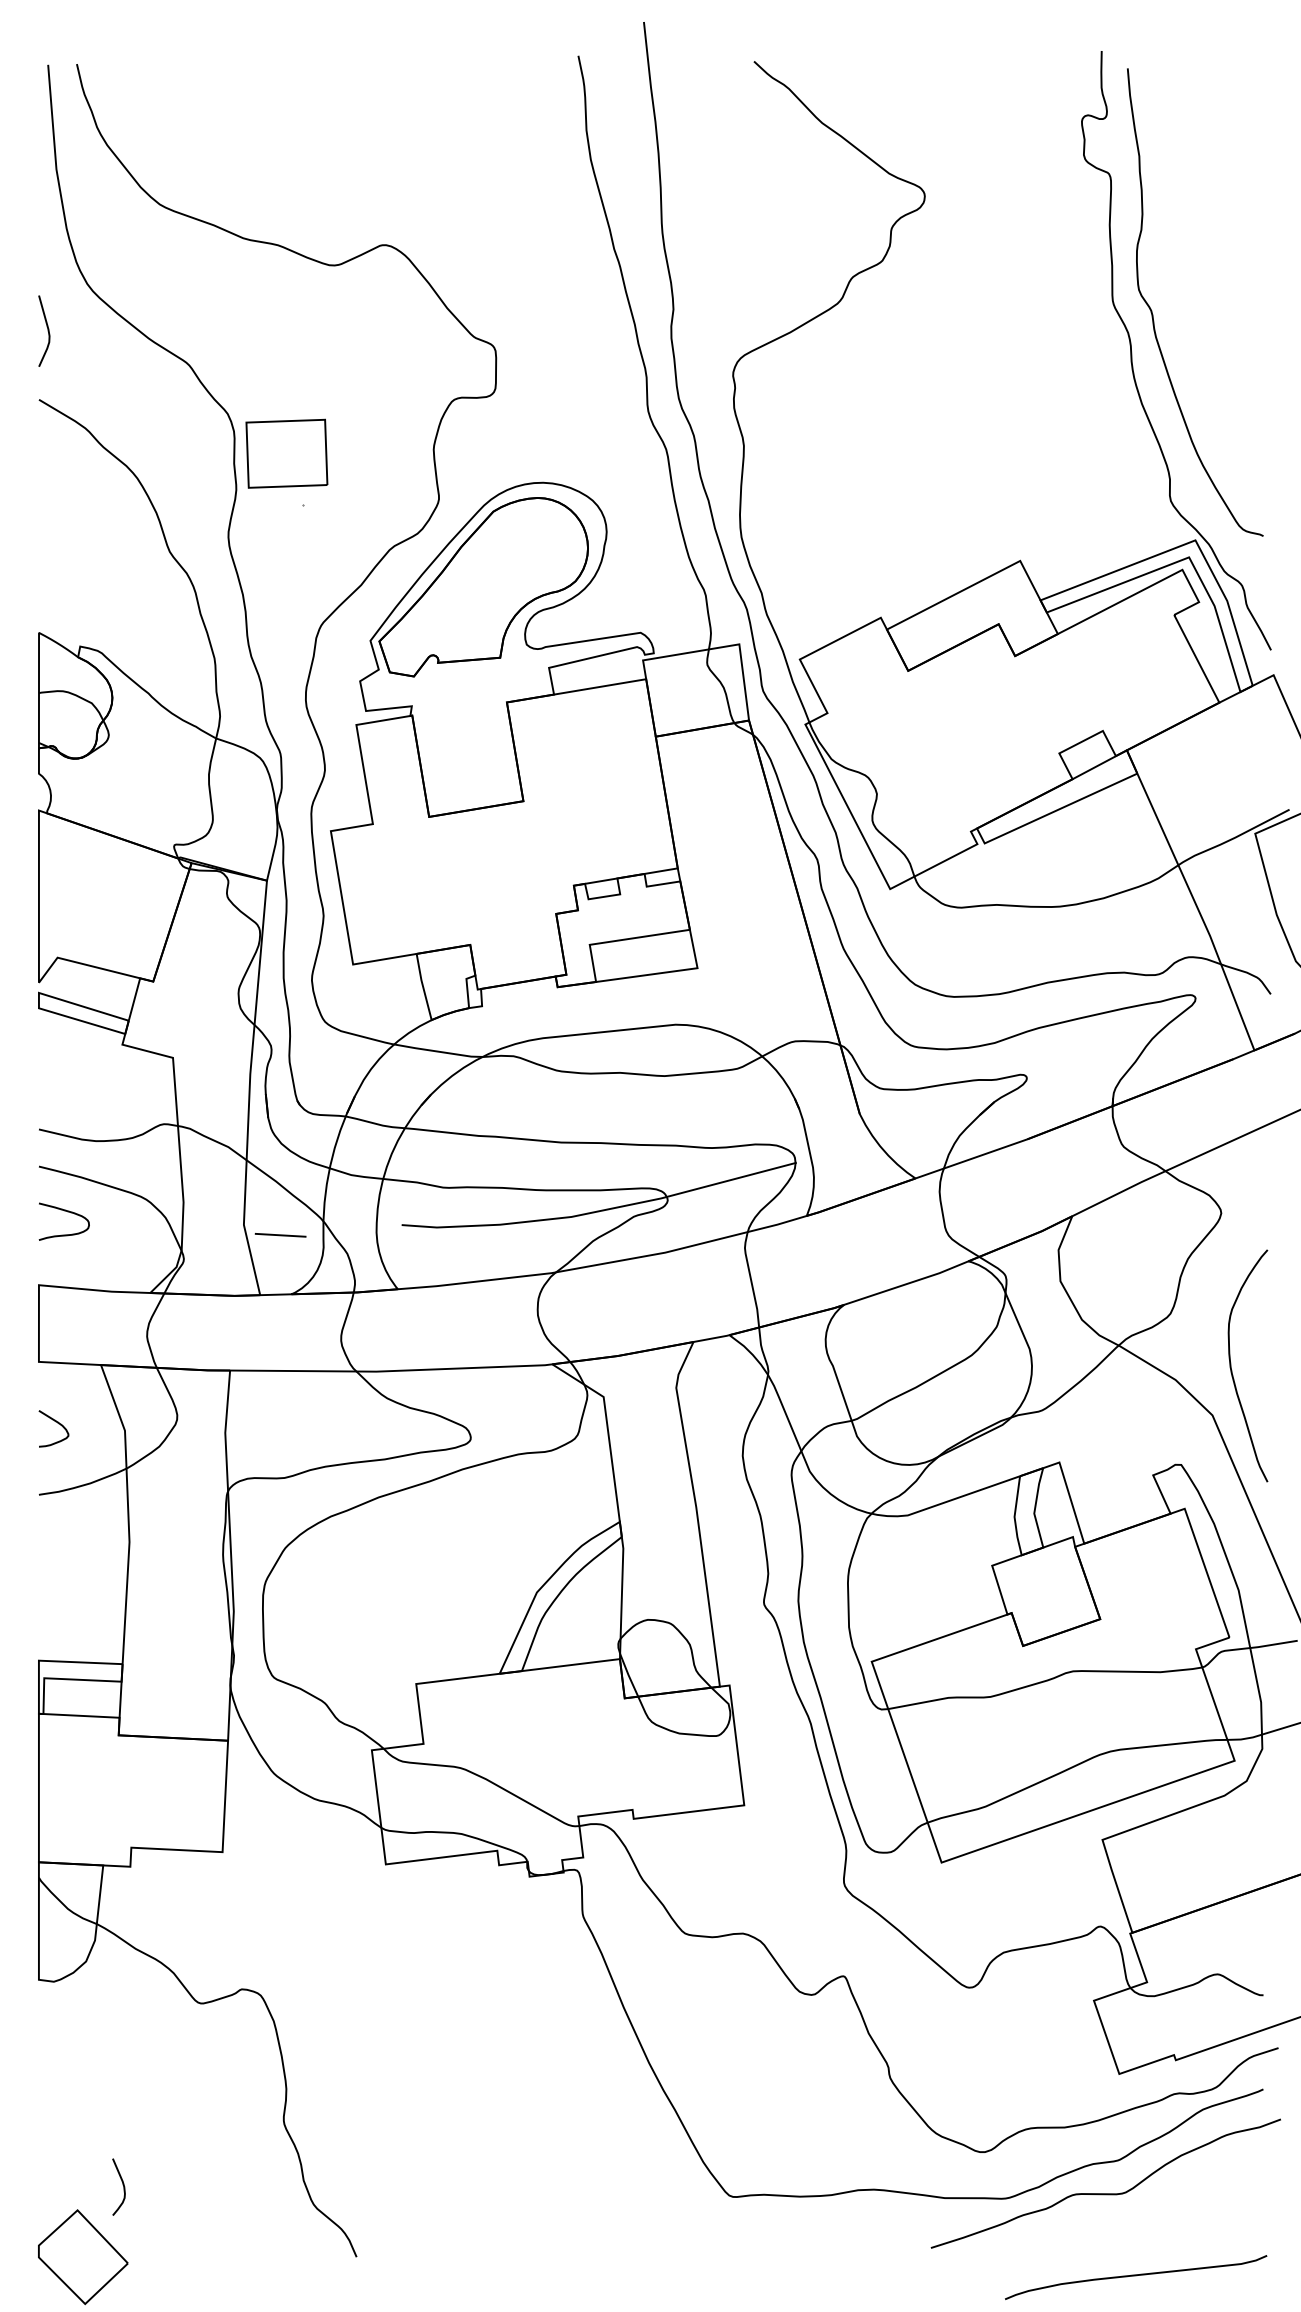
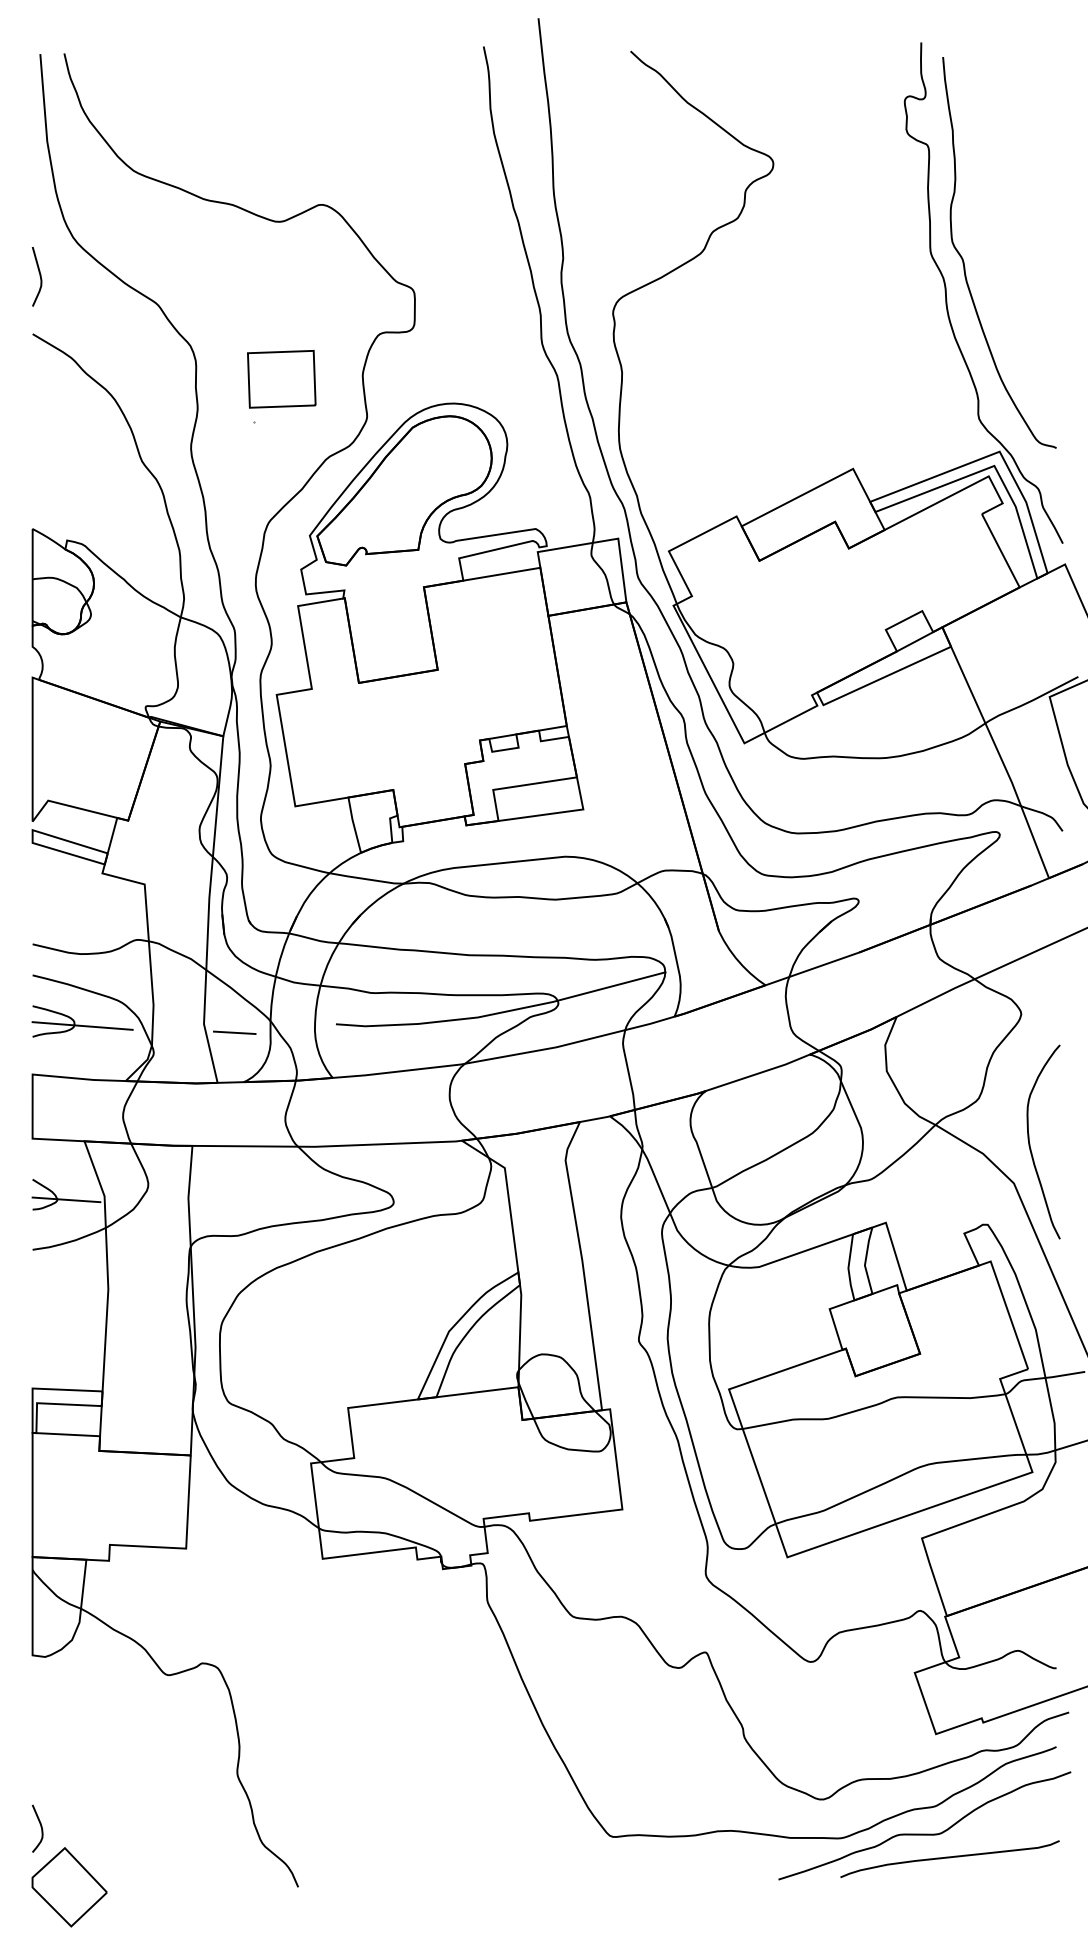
part: (286, 453) -> (281, 379), moved
line: (98, 1226) -> (82, 1025), added
line: (78, 1434) -> (65, 1199), added
curve: (122, 2185) -> (40, 1827), moved
curve: (1136, 2276) -> (950, 1858), moved

